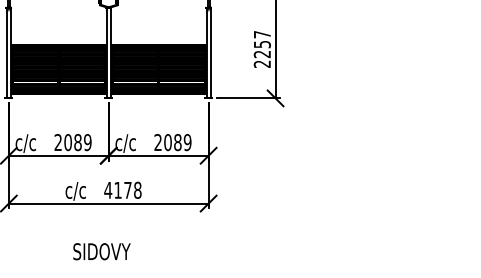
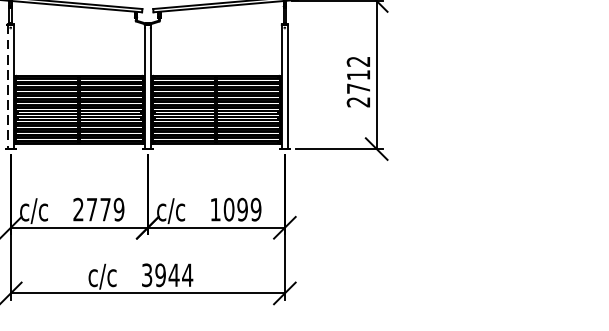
text: (261, 44) -> (357, 75), 2257 -> 2712
line: (6, 53) -> (7, 87), solid -> dashed
text: (72, 142) -> (98, 209), 2089 -> 2779
text: (167, 142) -> (228, 209), 2089 -> 1099
text: (122, 189) -> (166, 274), 4178 -> 3944

